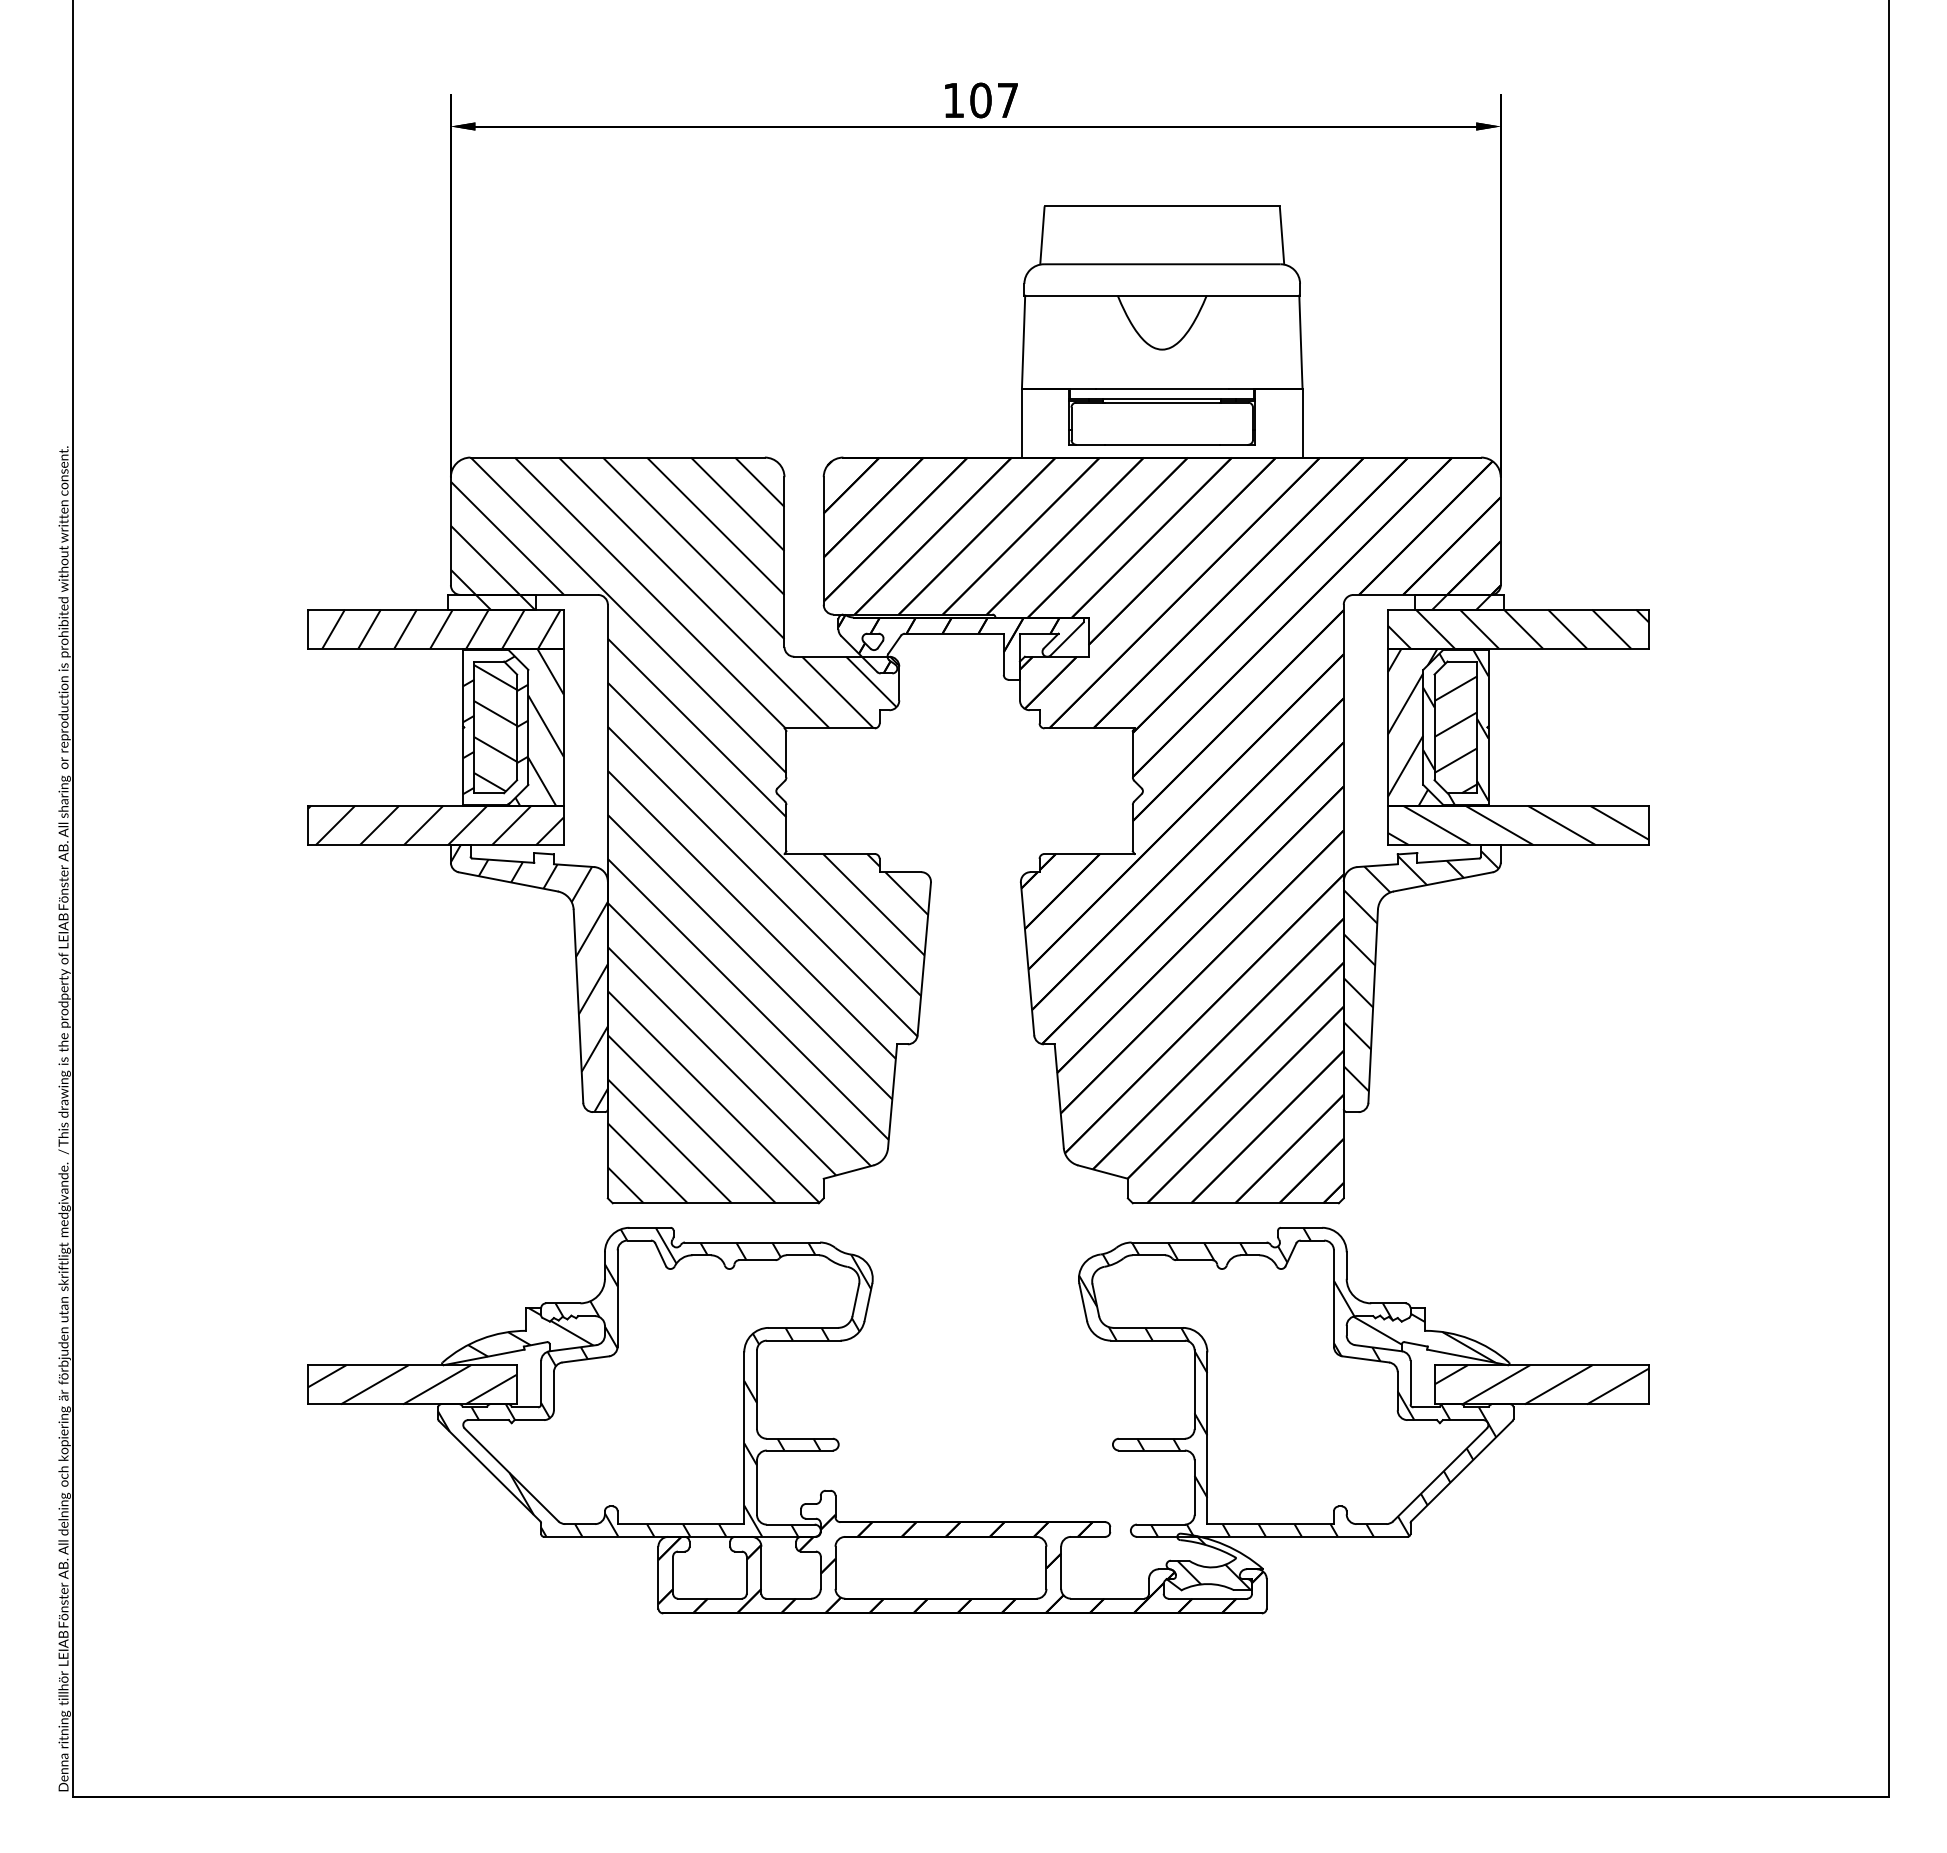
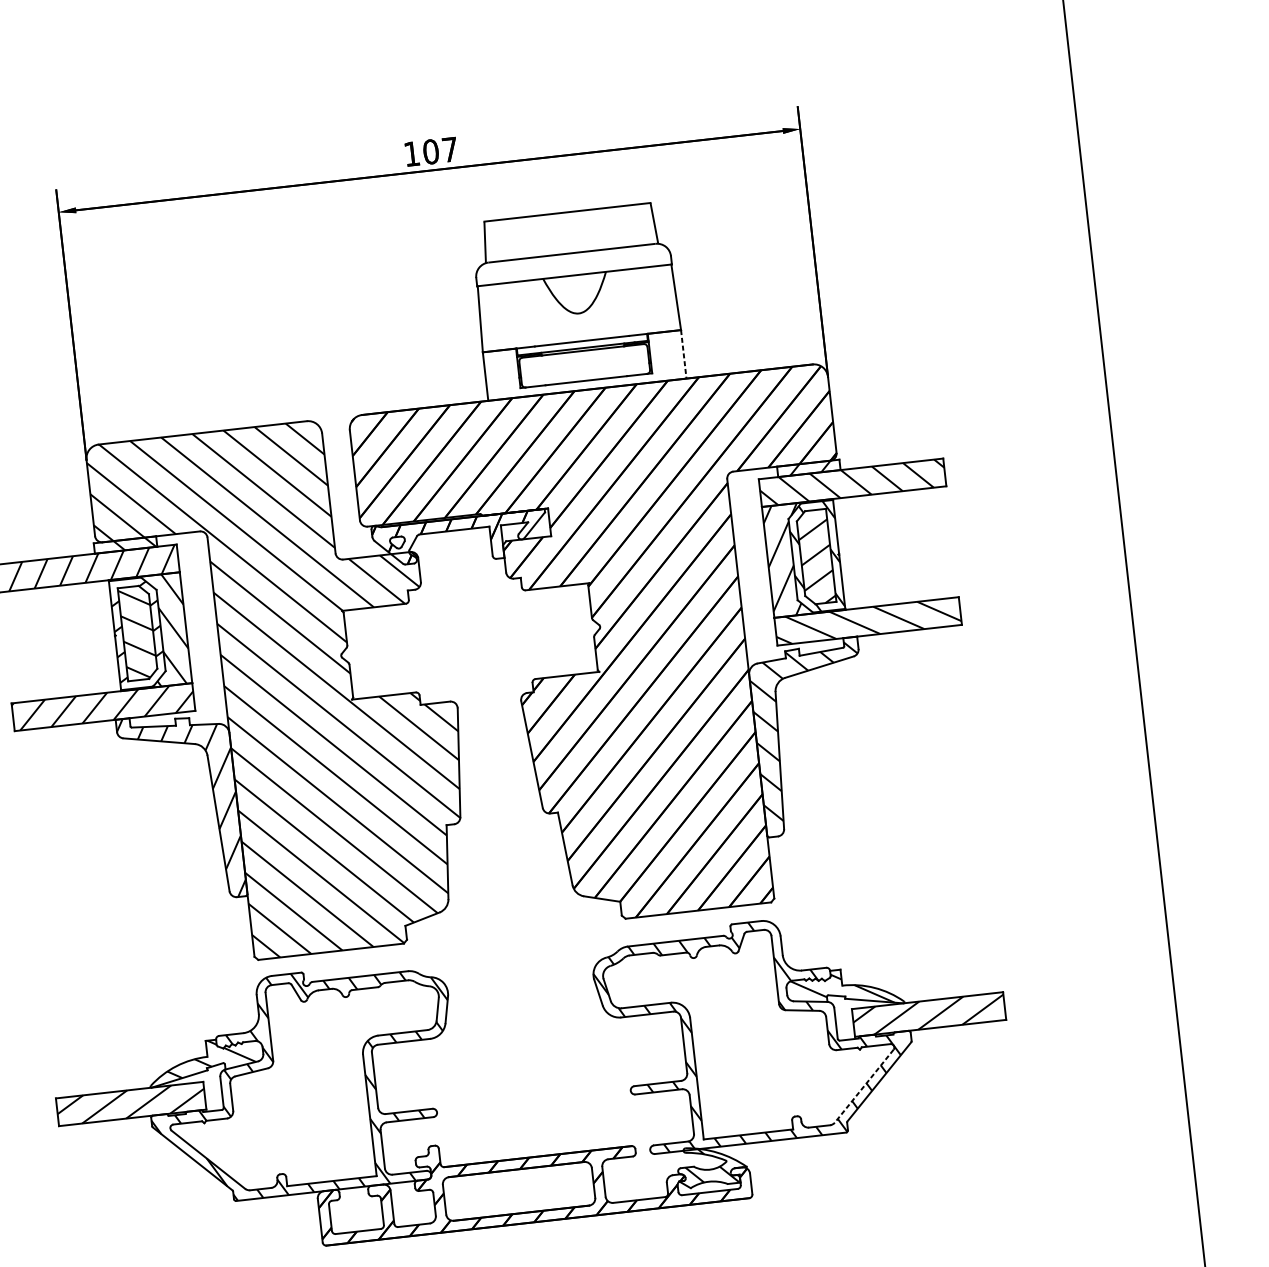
line: (1302, 423) -> (683, 354), solid -> dashed
line: (1440, 1474) -> (864, 1085), solid -> dashed

